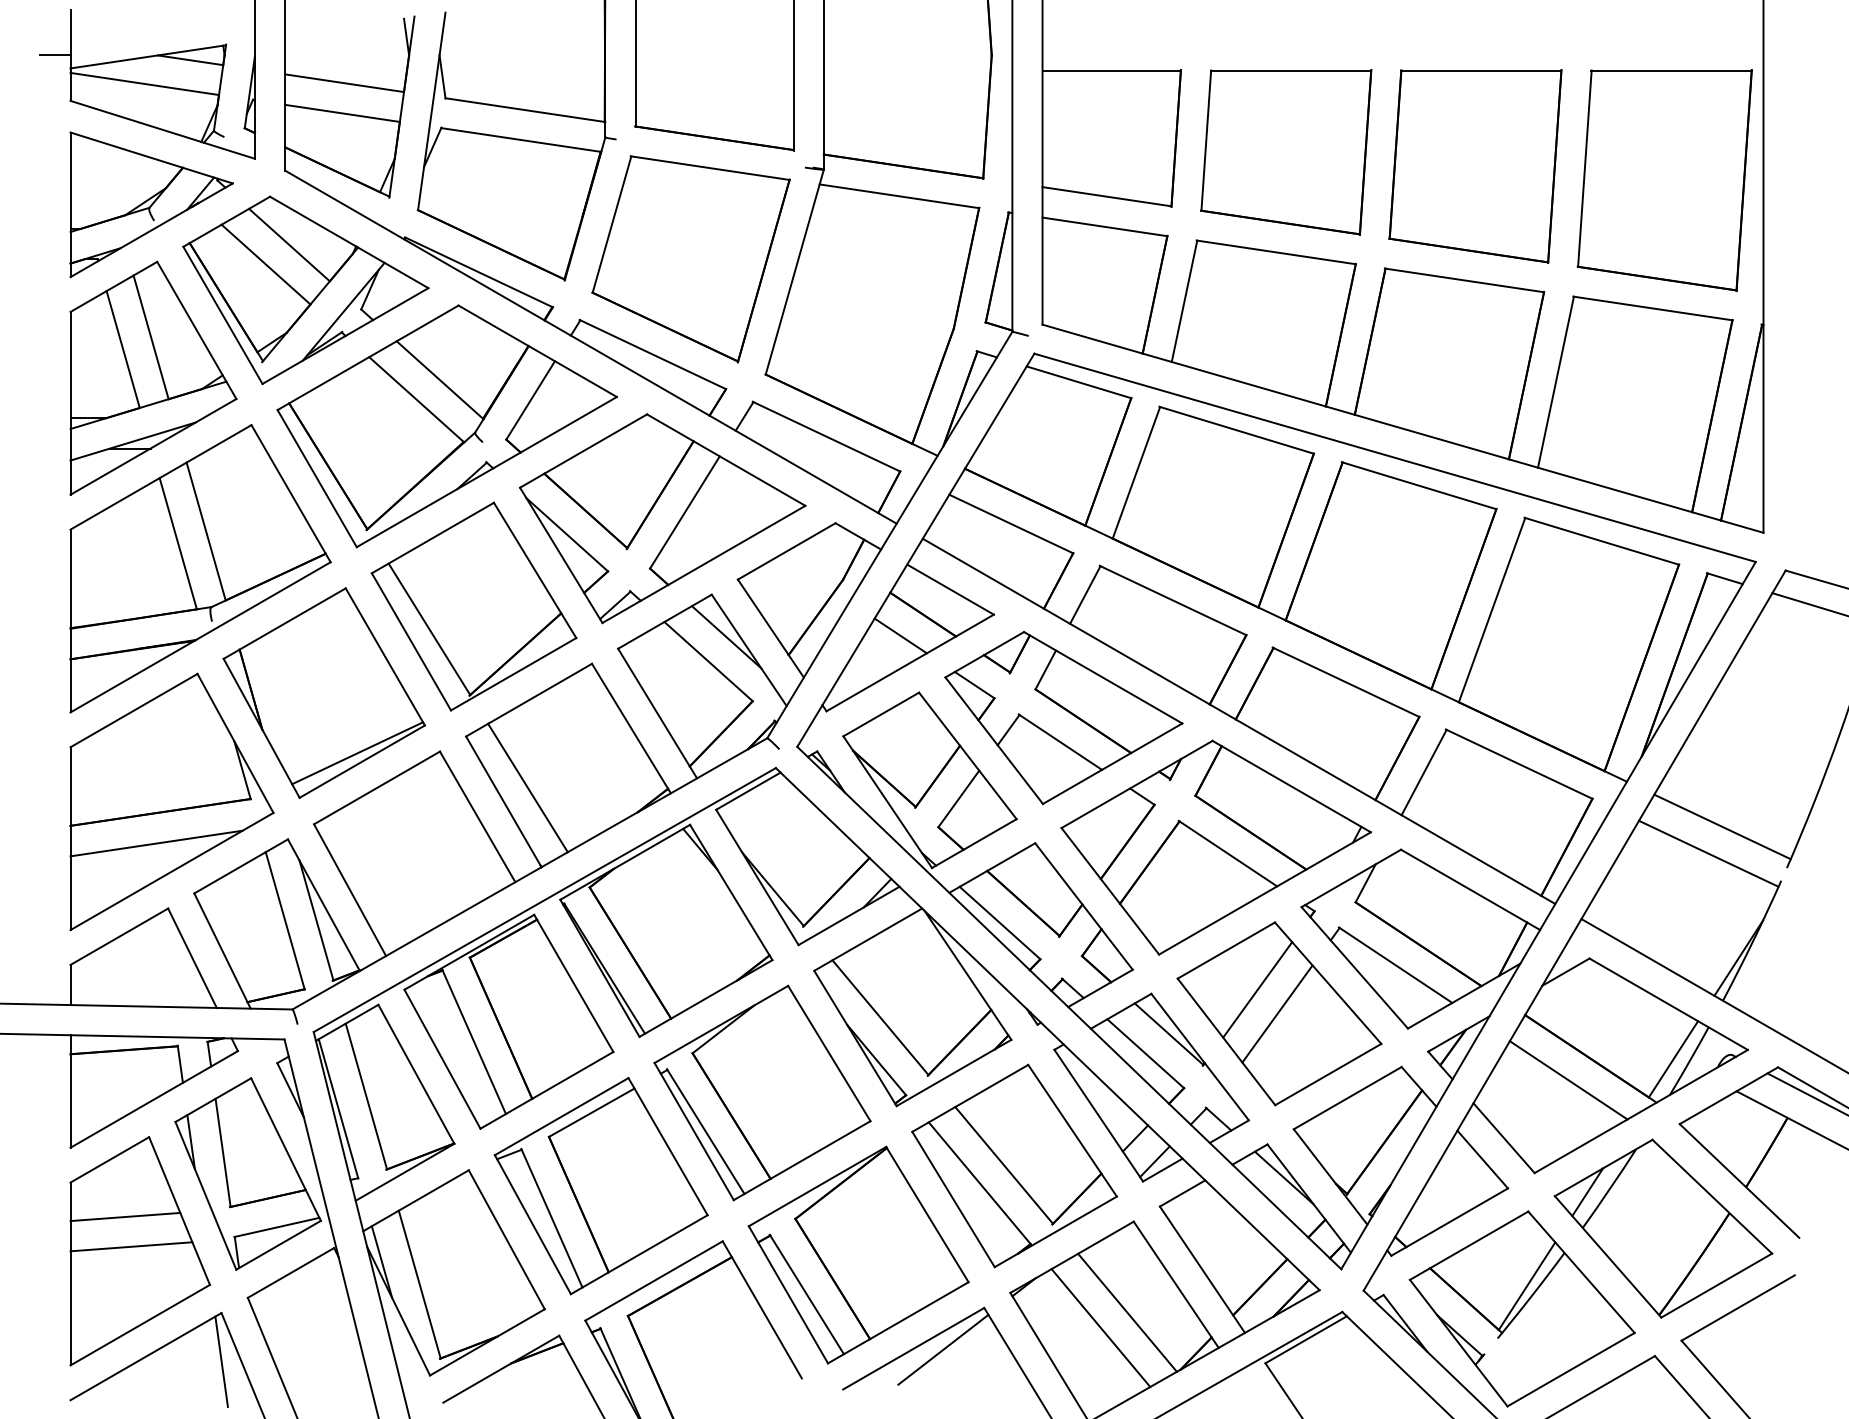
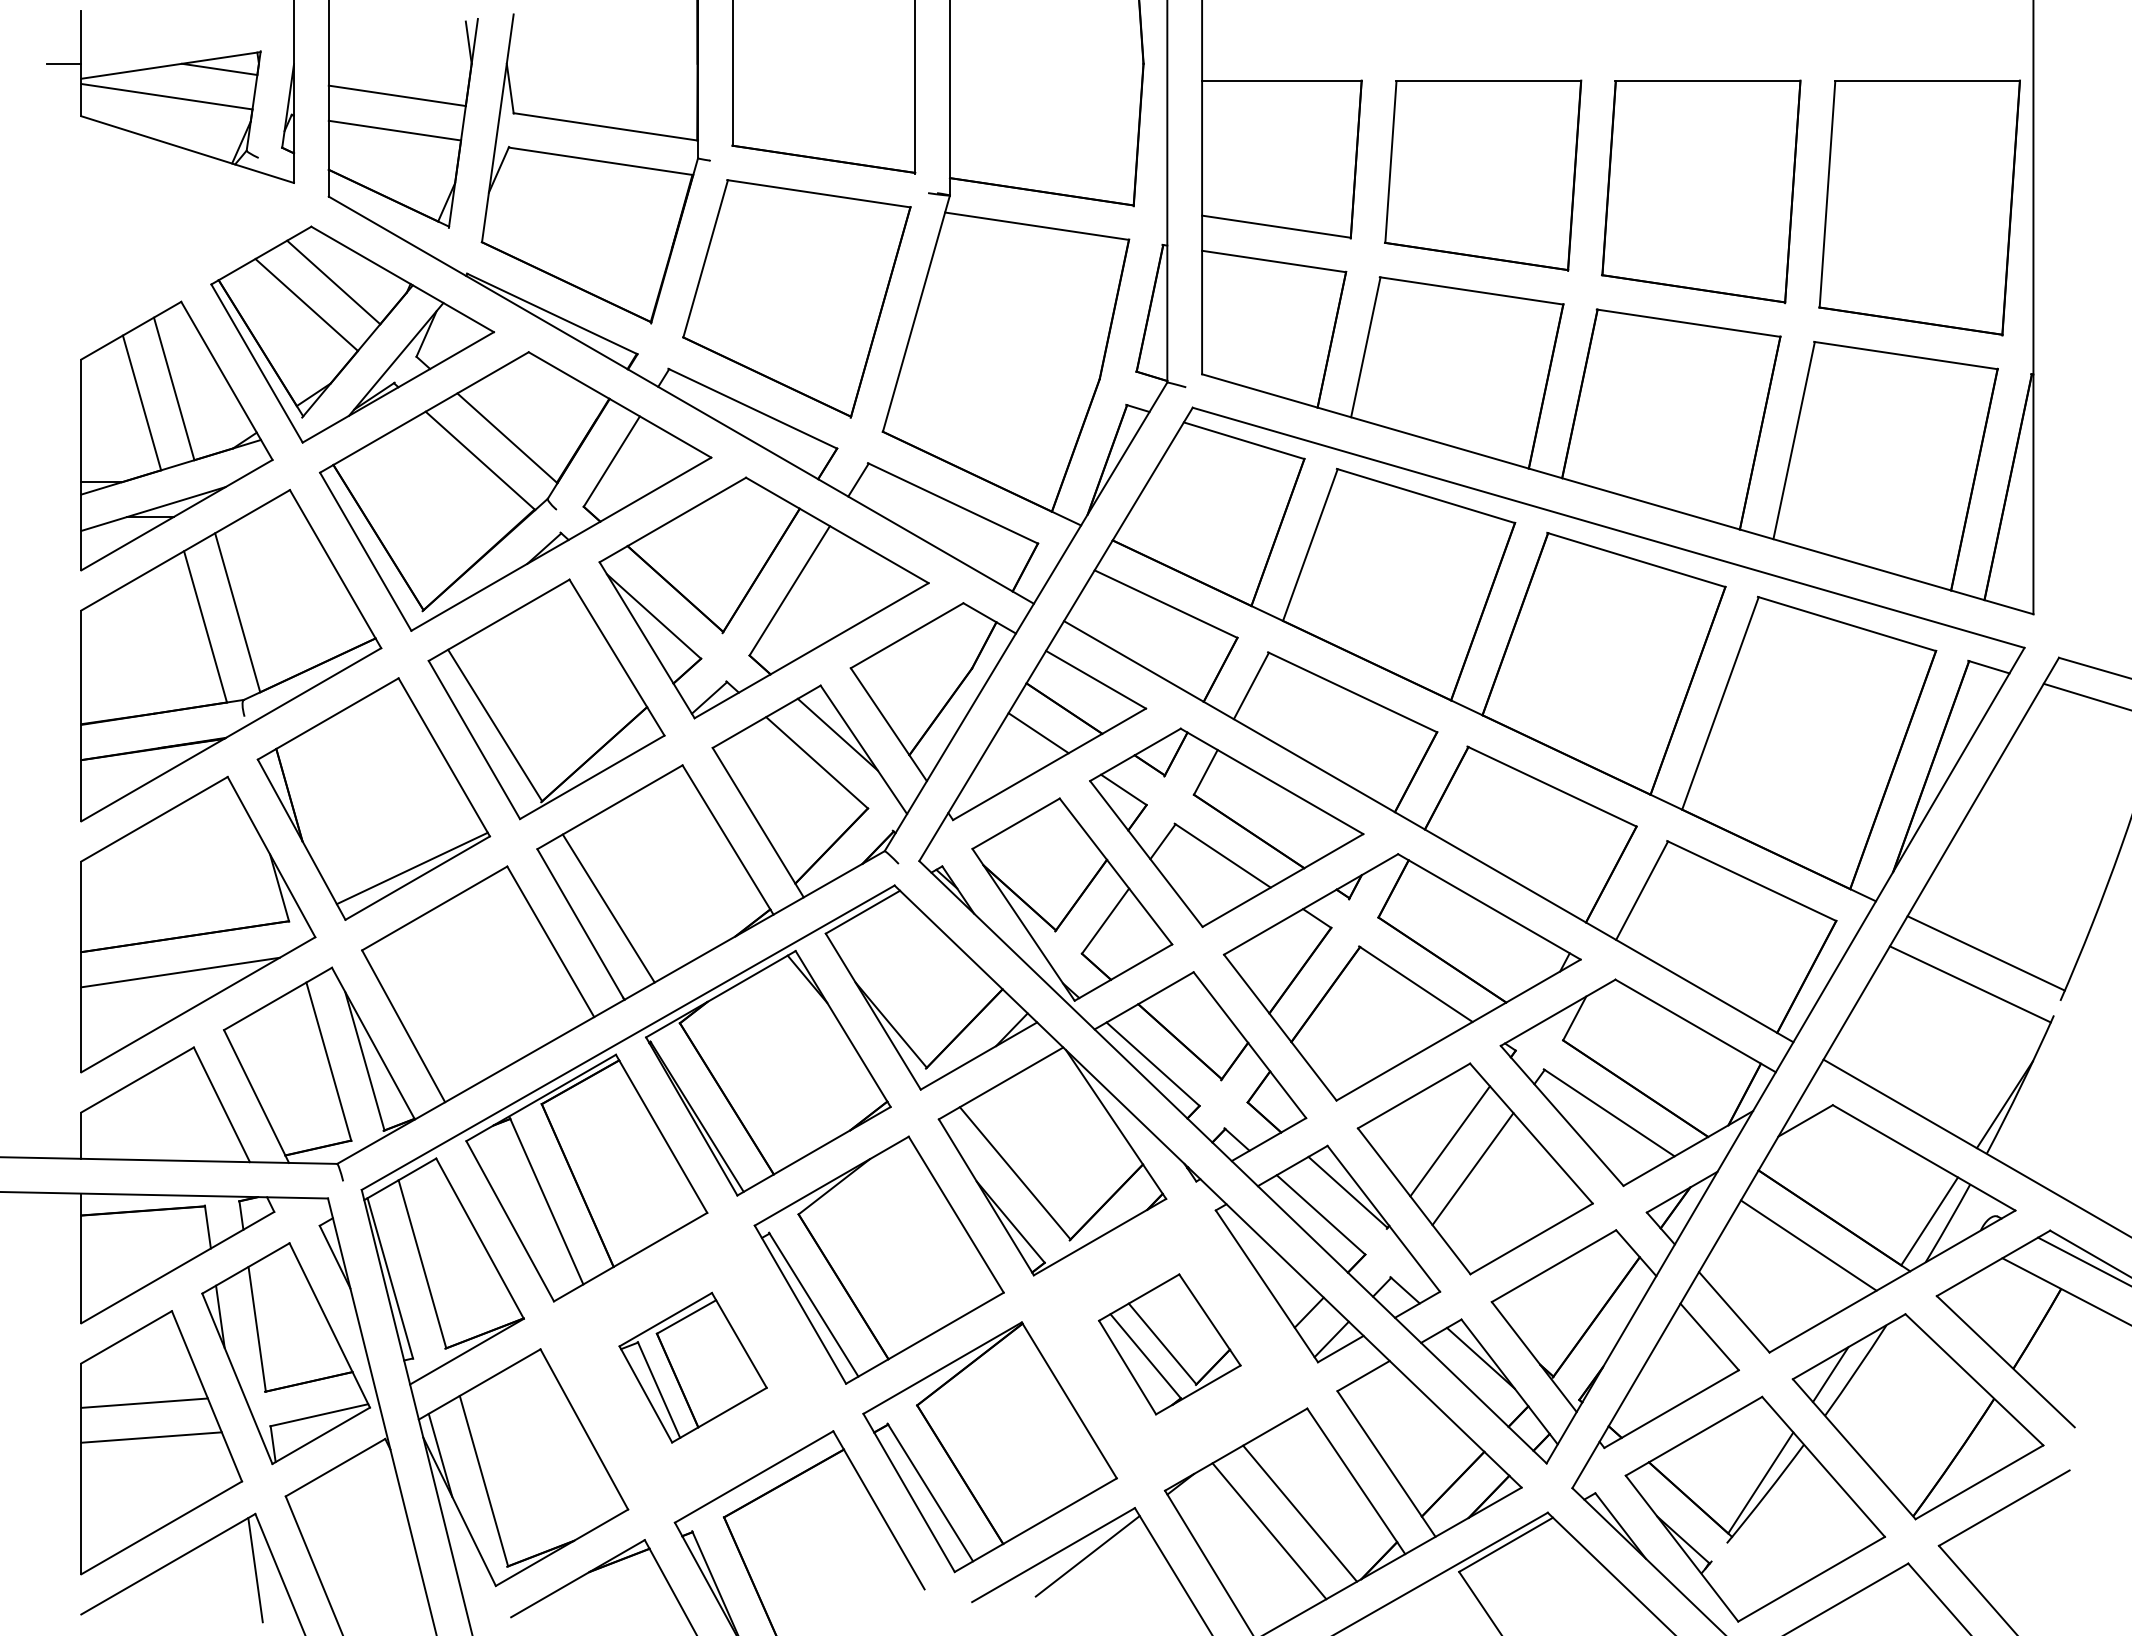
part: (151, 204) -> (174, 235), removed
part: (1014, 1165) -> (1169, 1343), size x0.6
part: (600, 1186) -> (692, 1368), size x0.6

